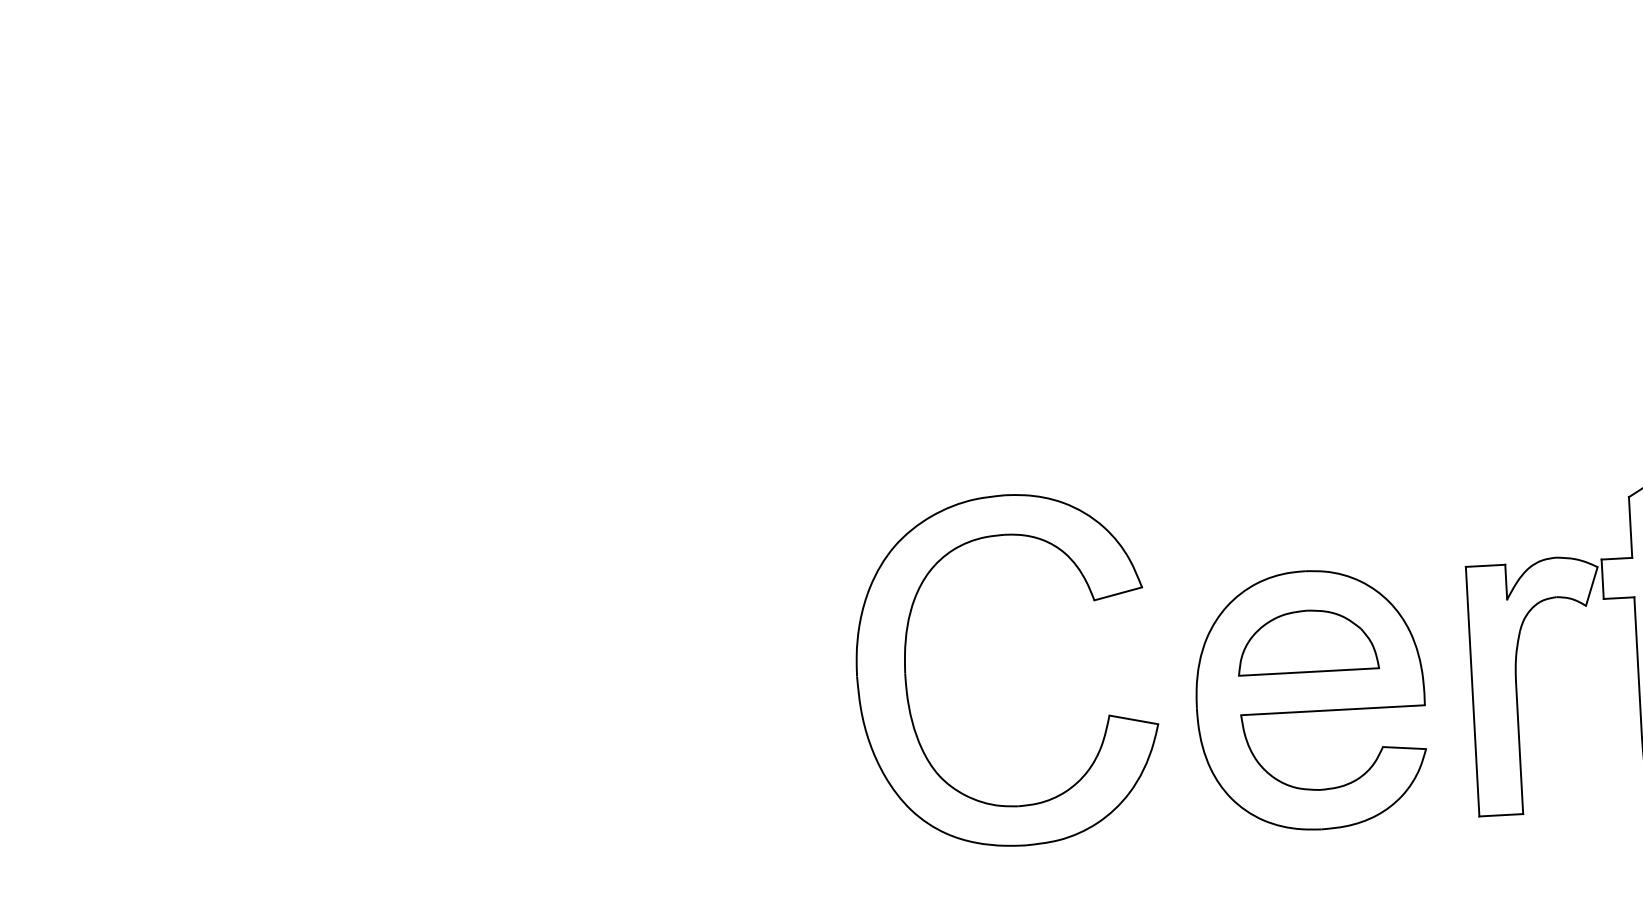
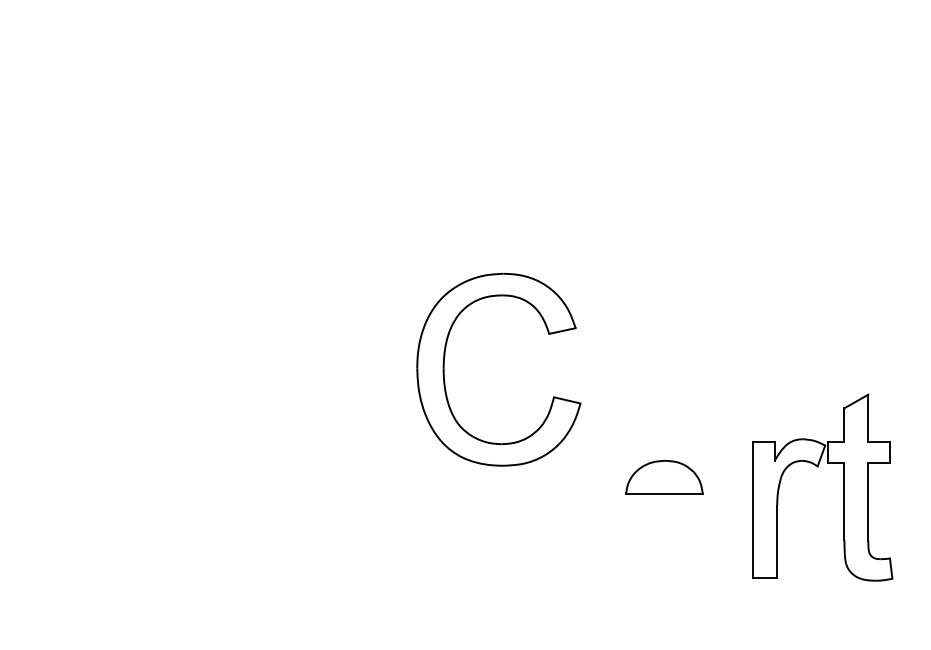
part: (906, 675) -> (444, 369), moved
part: (1310, 699) -> (664, 509), removed

